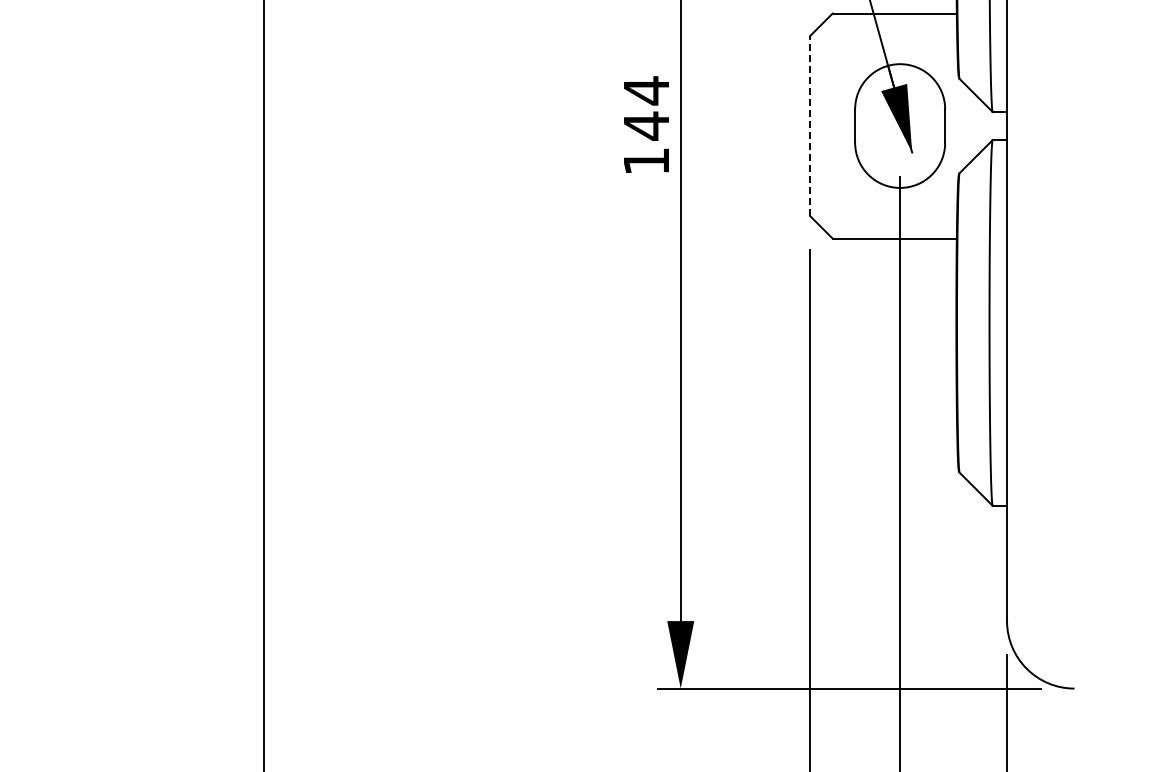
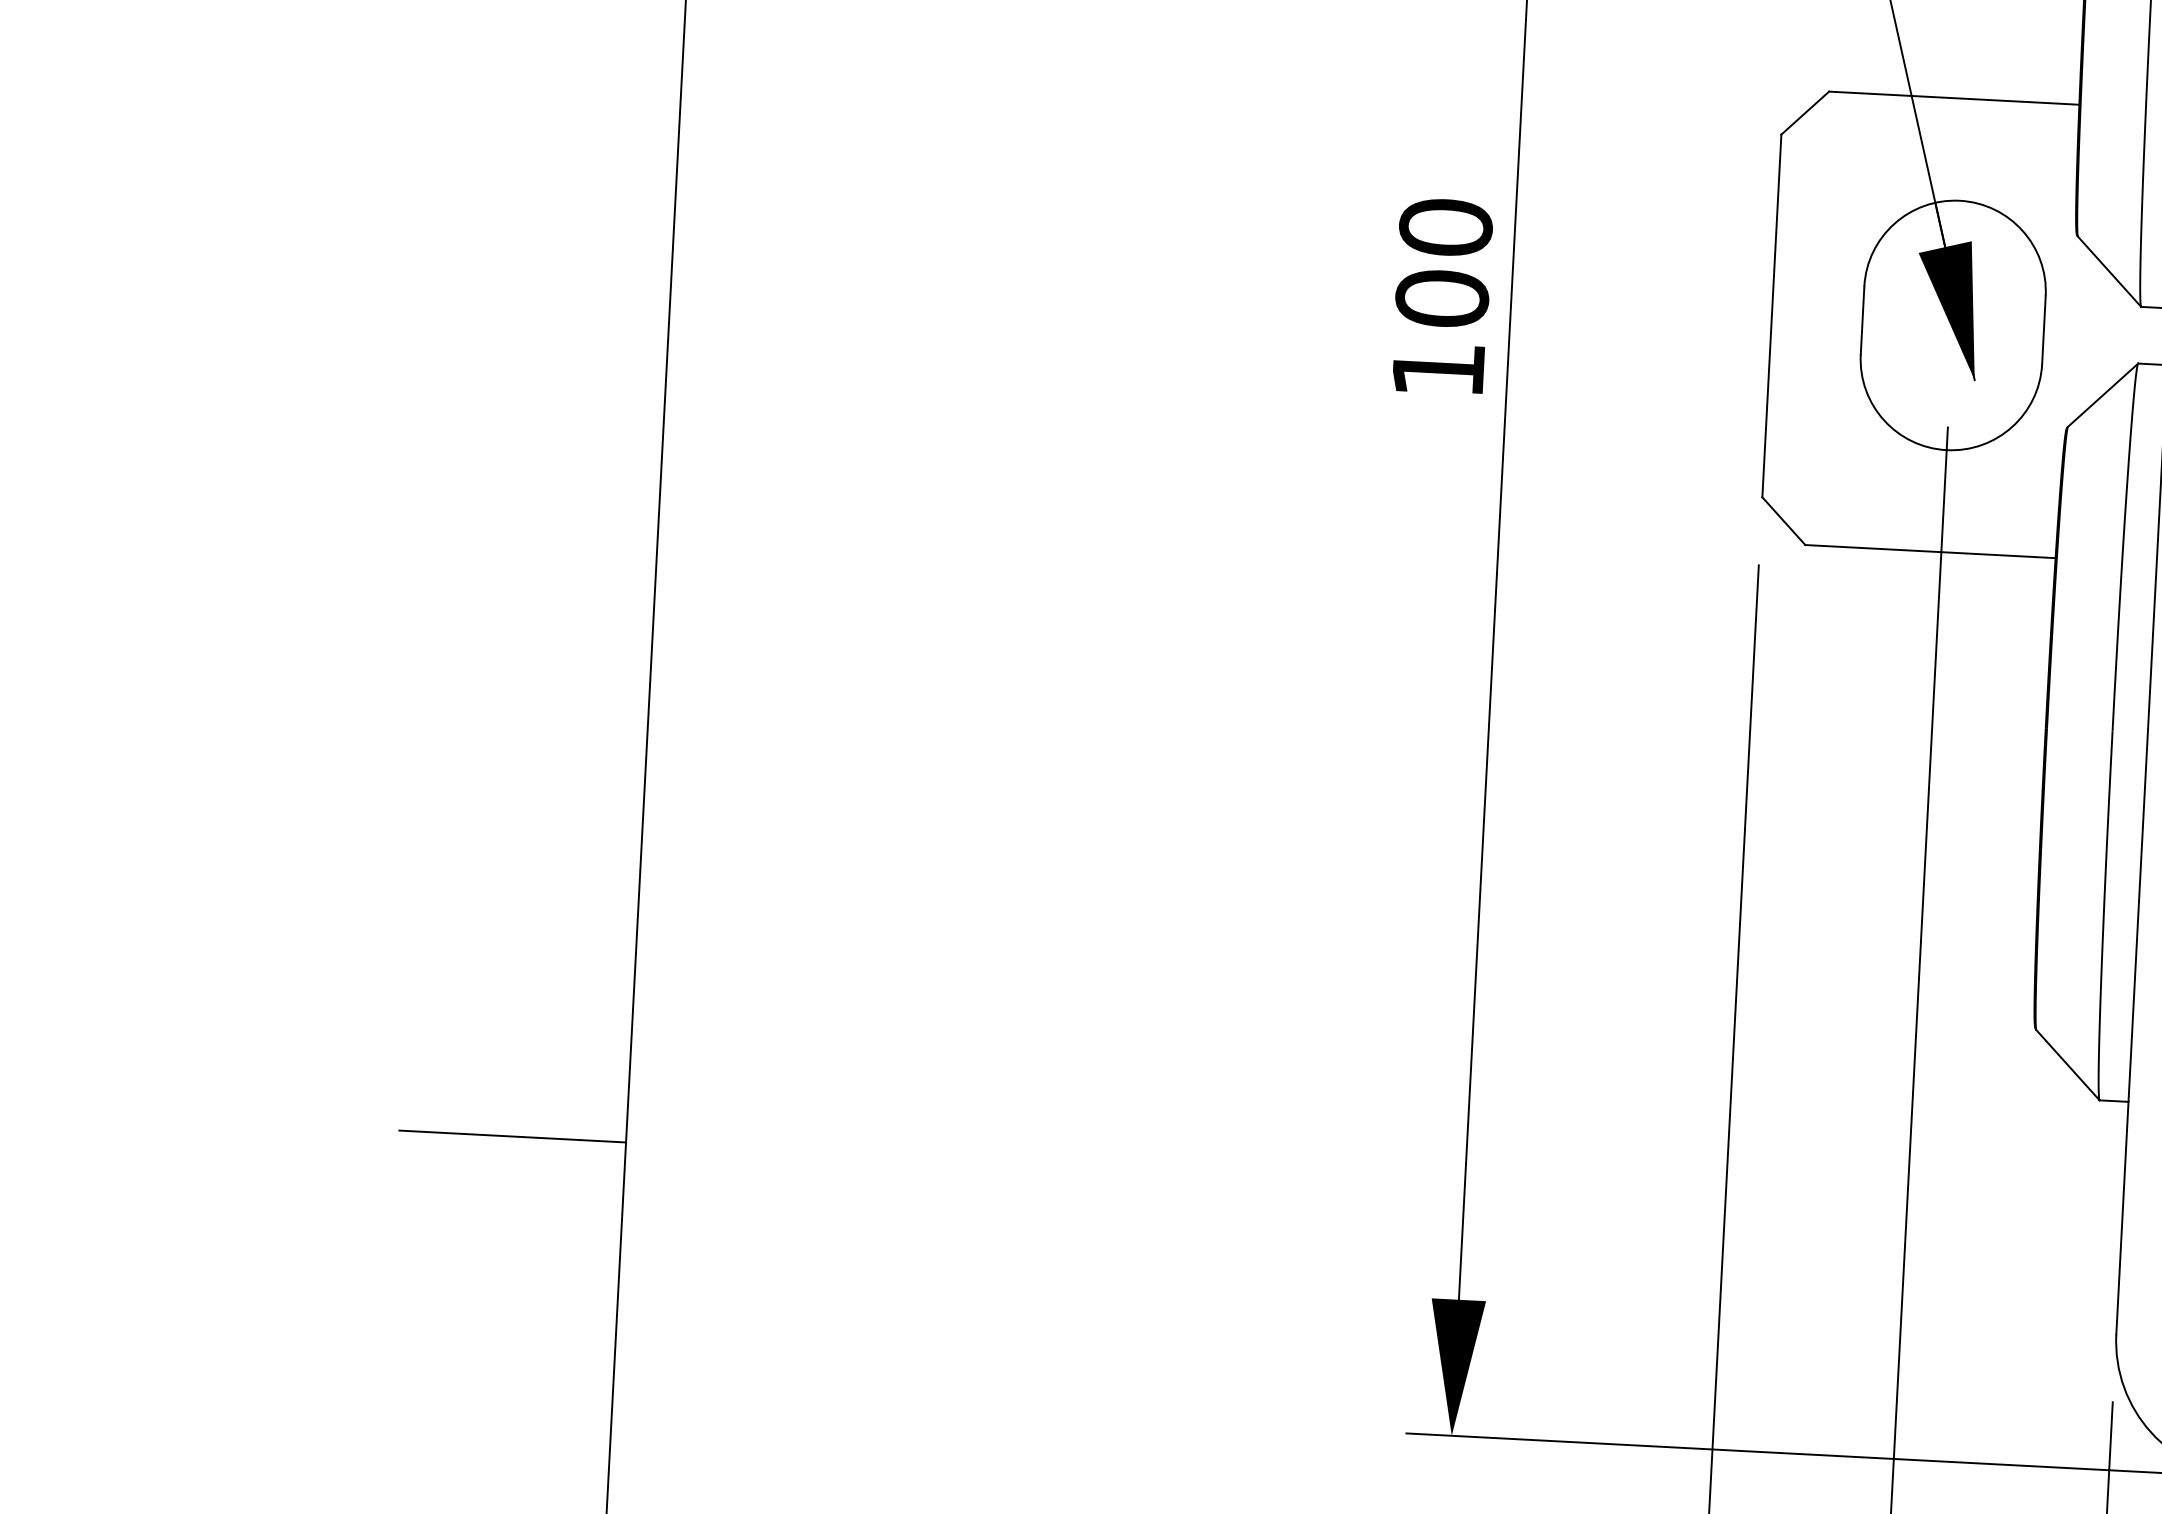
text: (646, 108) -> (1444, 263), 144 -> 100
line: (810, 125) -> (1772, 314), dashed -> solid
line: (207, 564) -> (511, 1135), added

